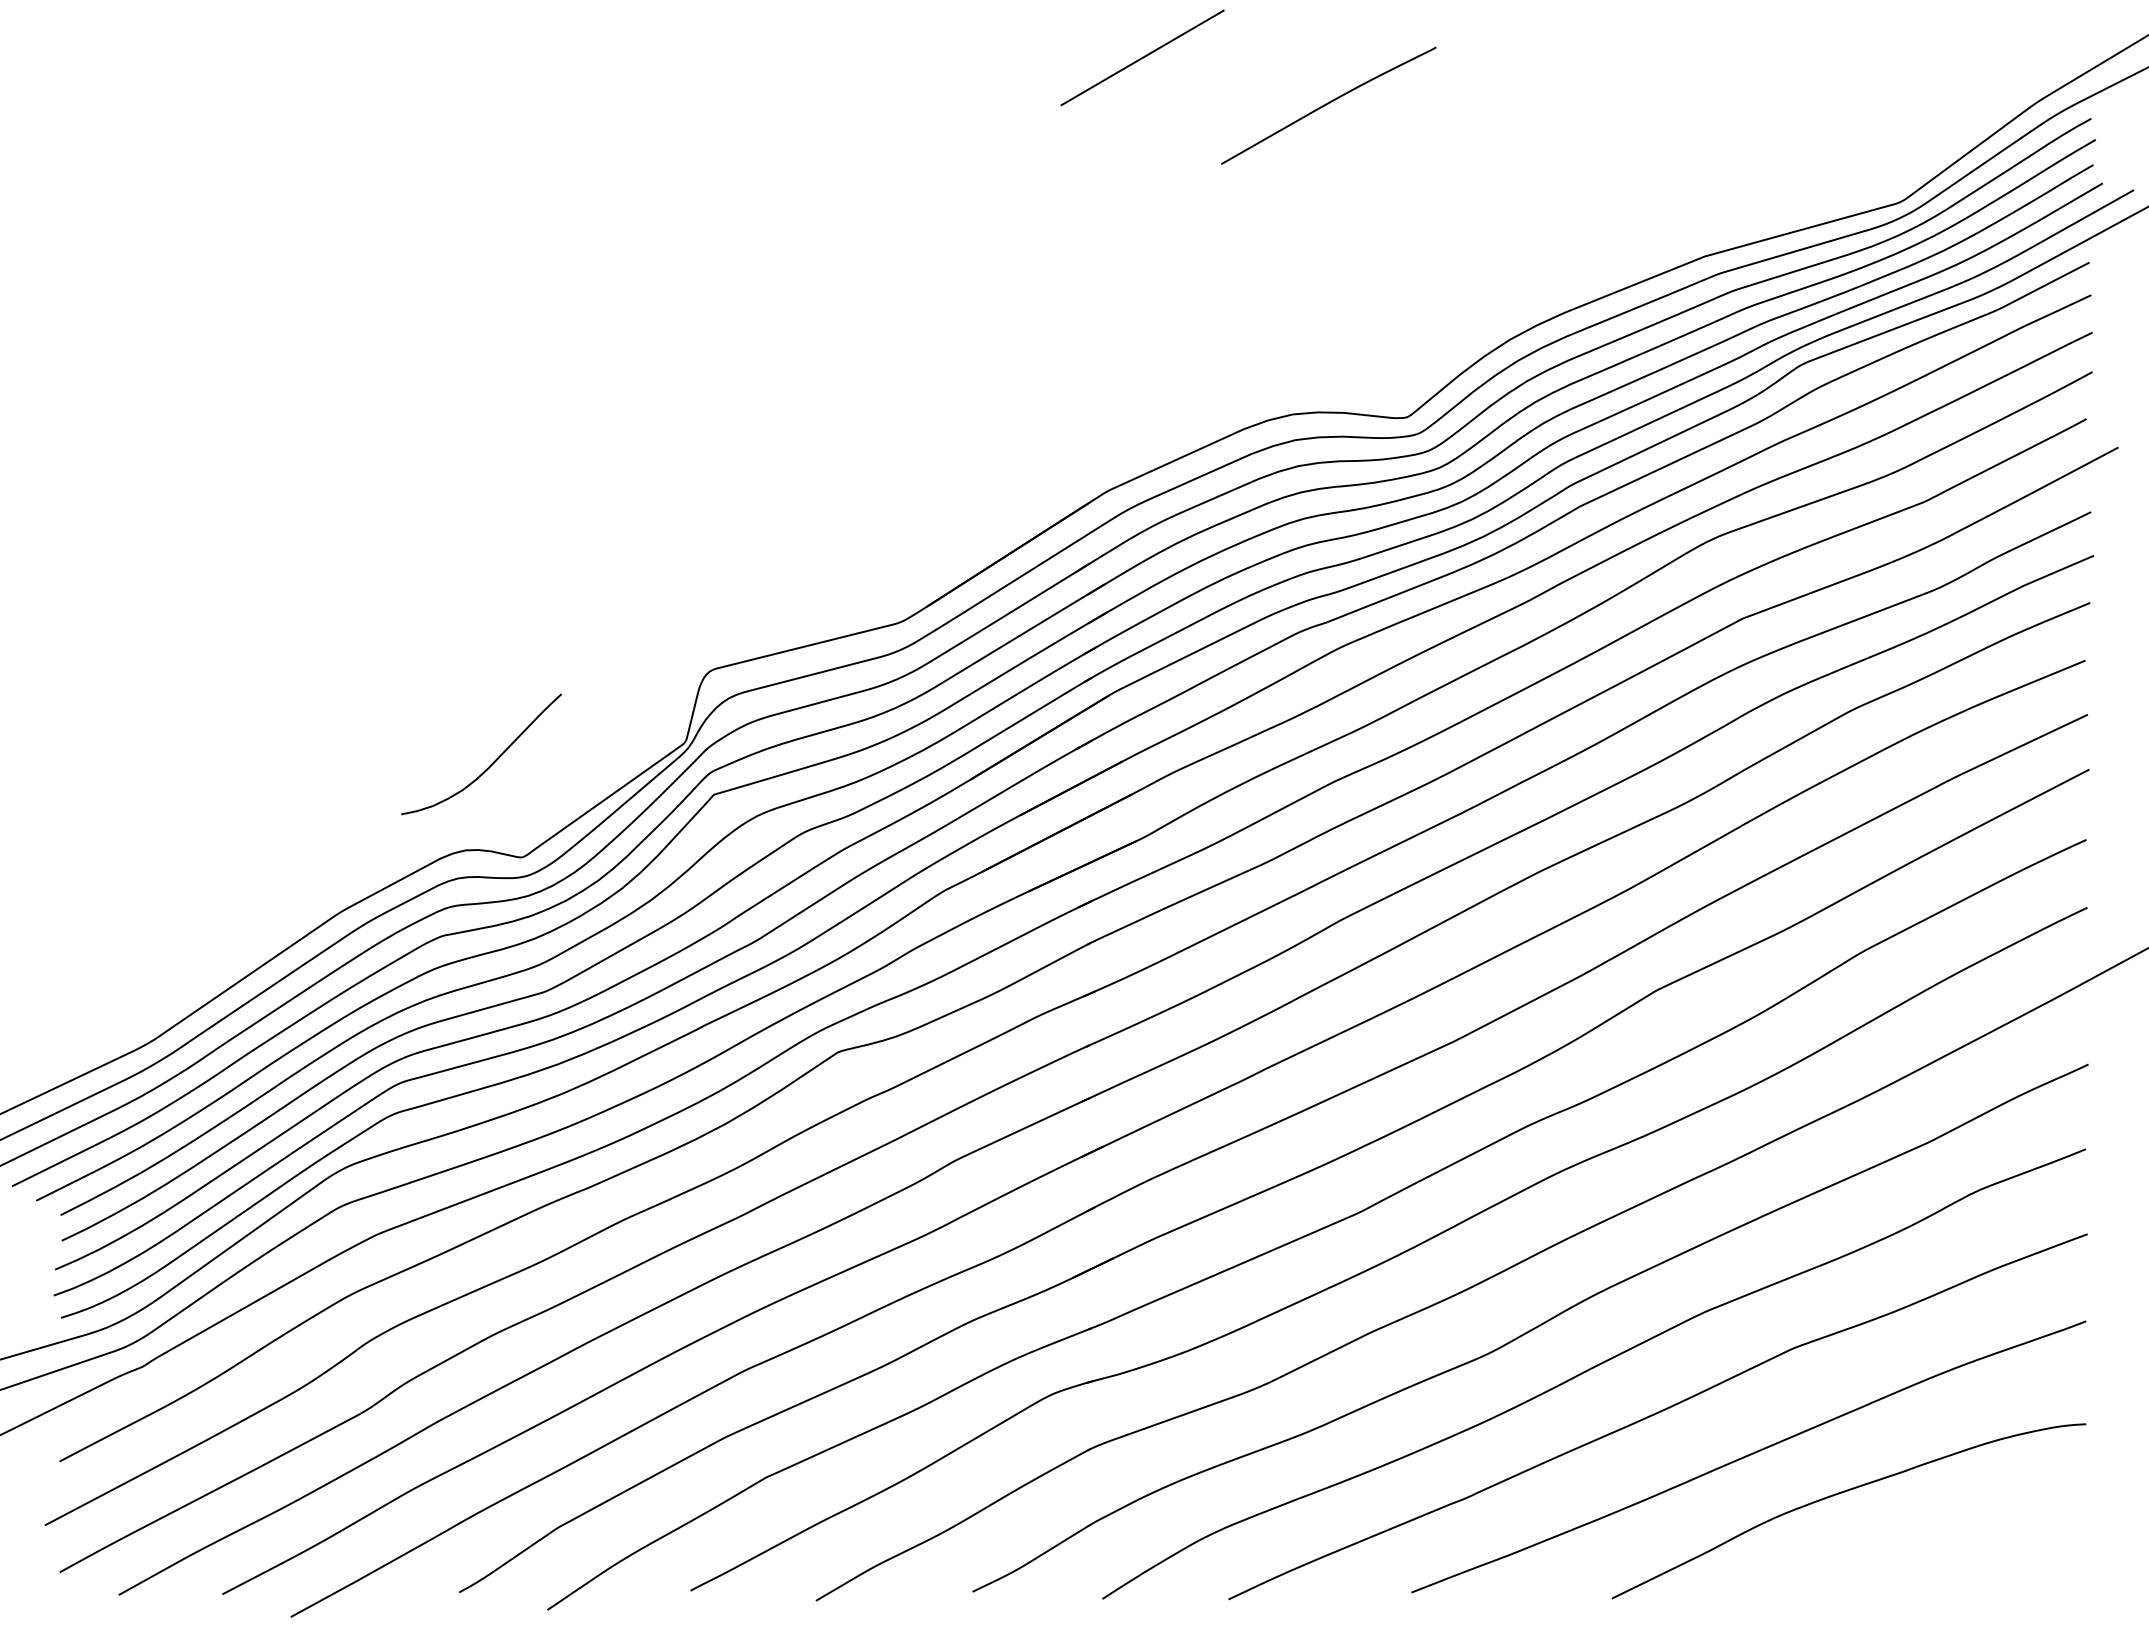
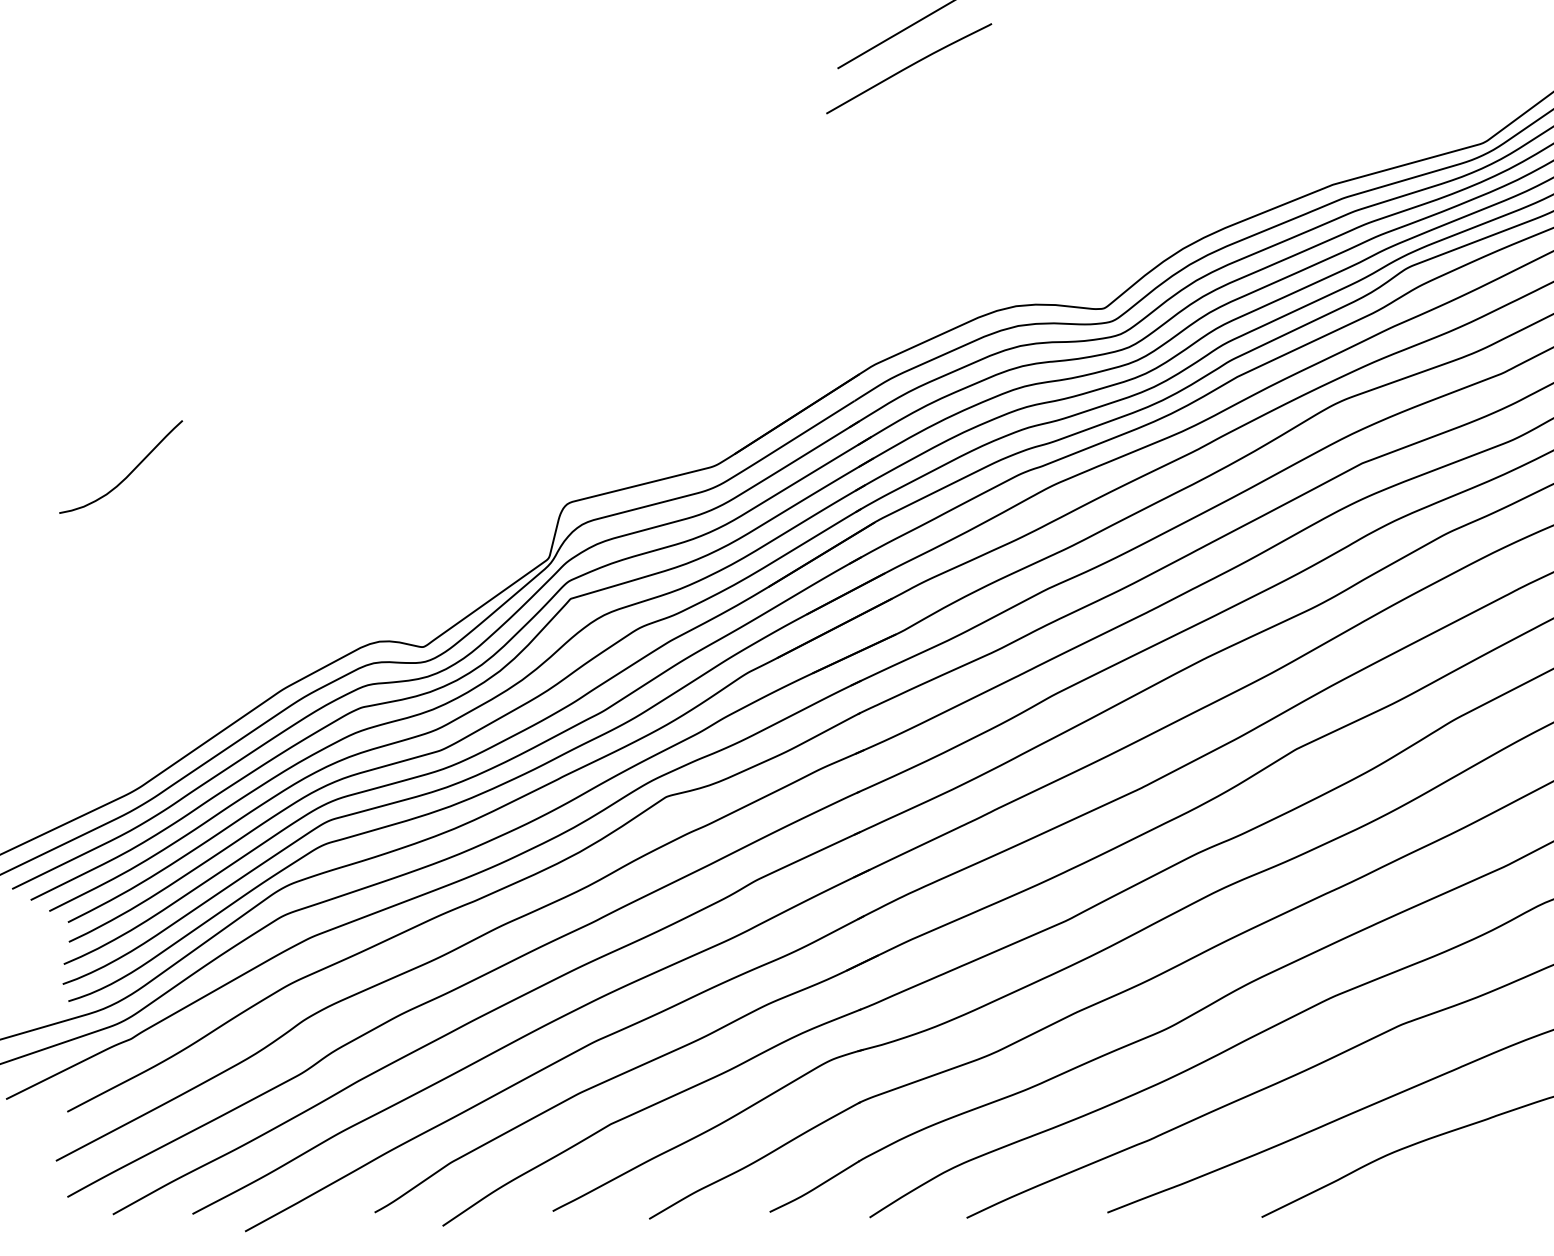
curve: (1328, 104) -> (908, 67), moved
curve: (491, 763) -> (128, 474), moved

